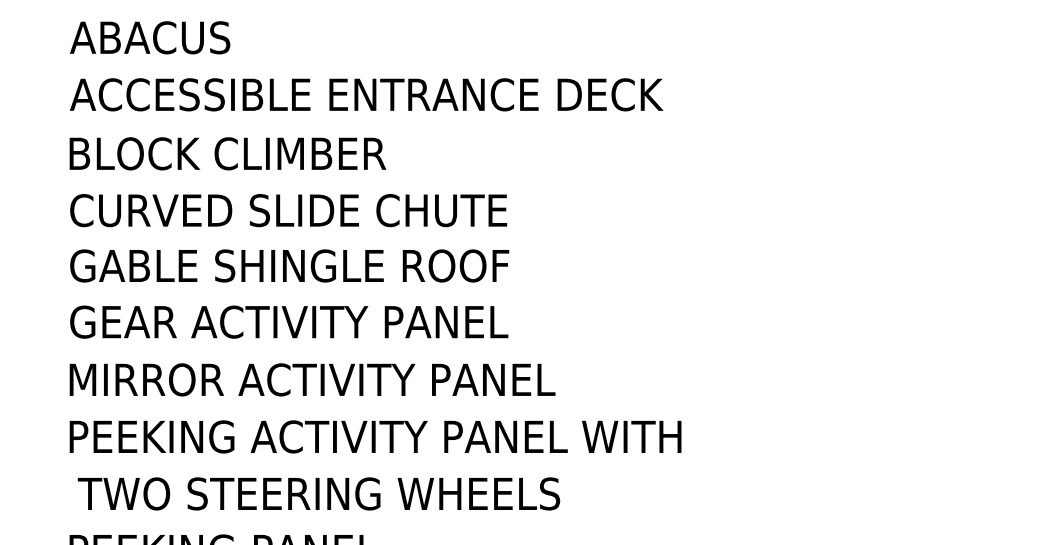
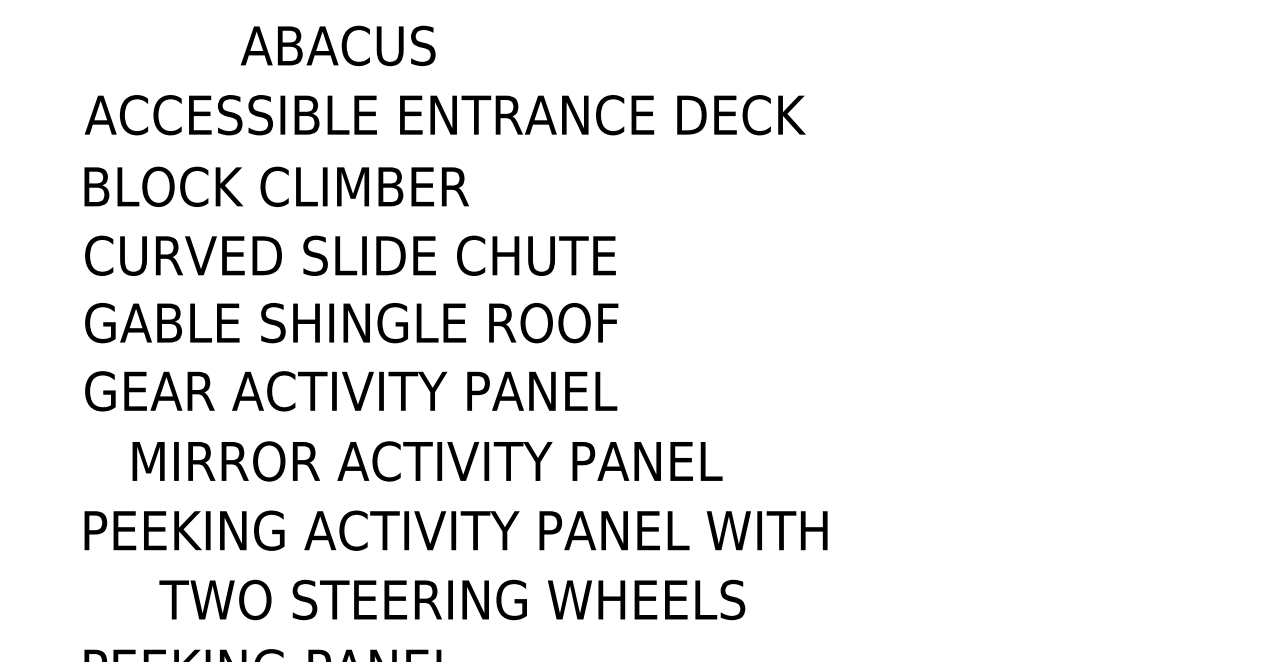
text: (150, 37) -> (338, 45), moved
text: (312, 379) -> (427, 461), moved
text: (319, 493) -> (452, 599), moved

